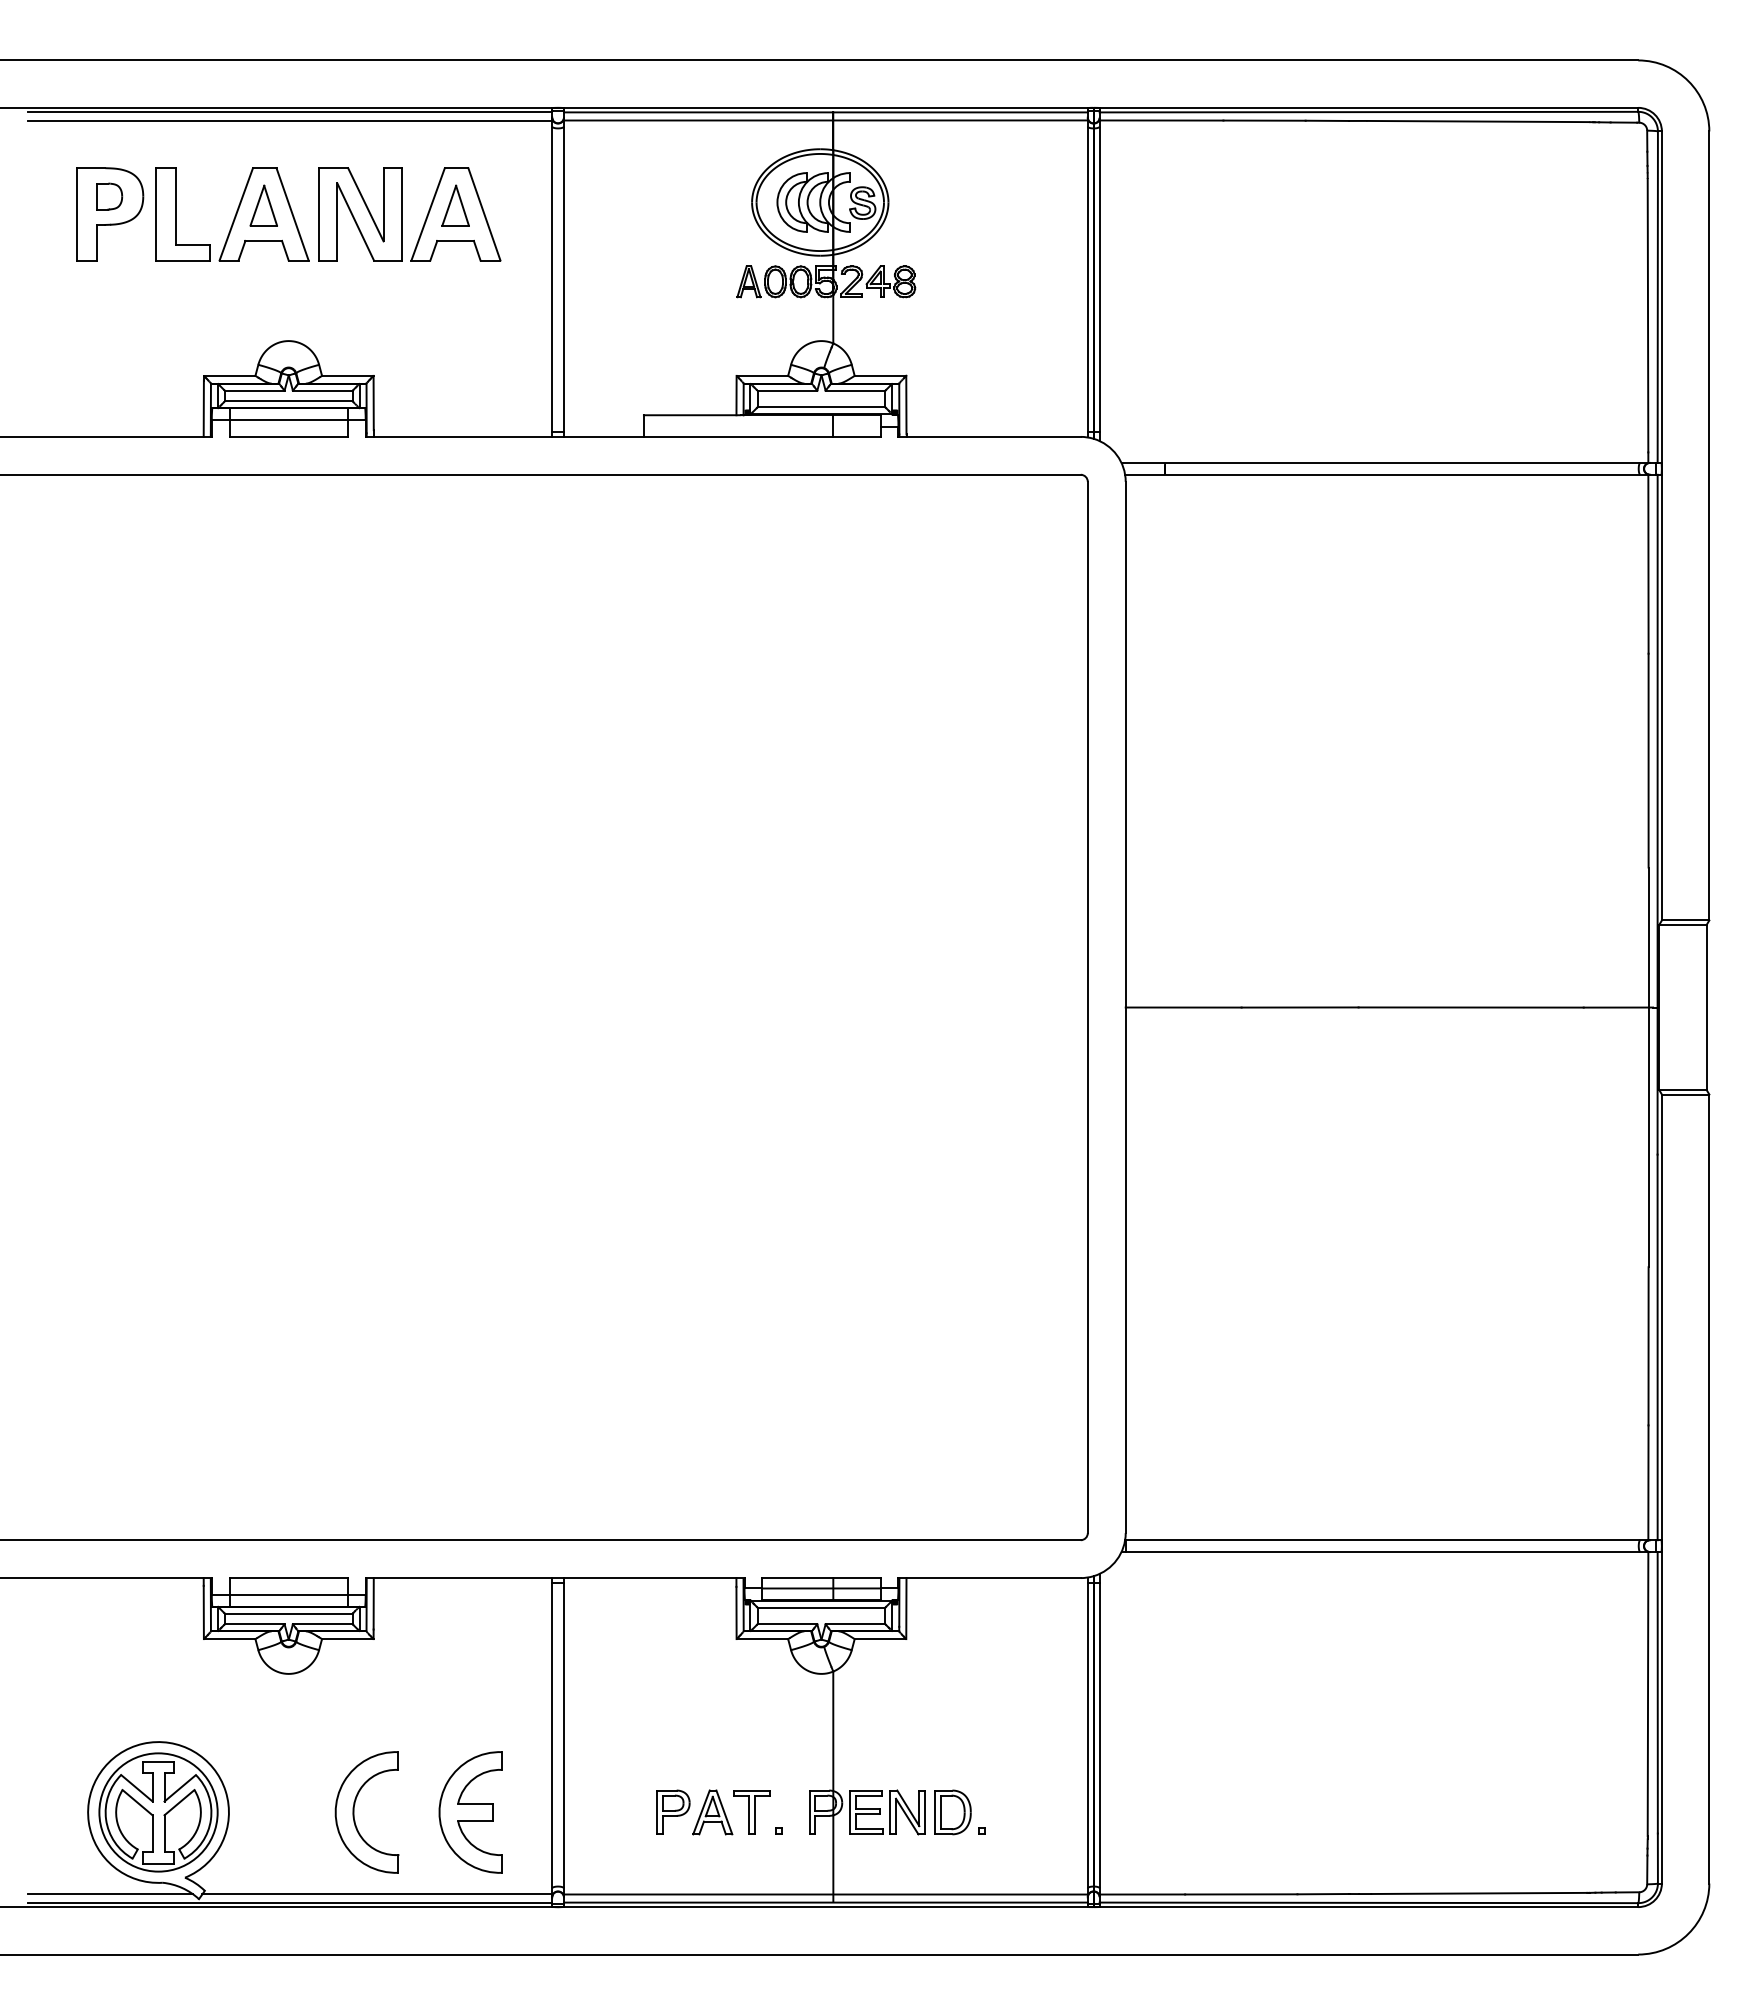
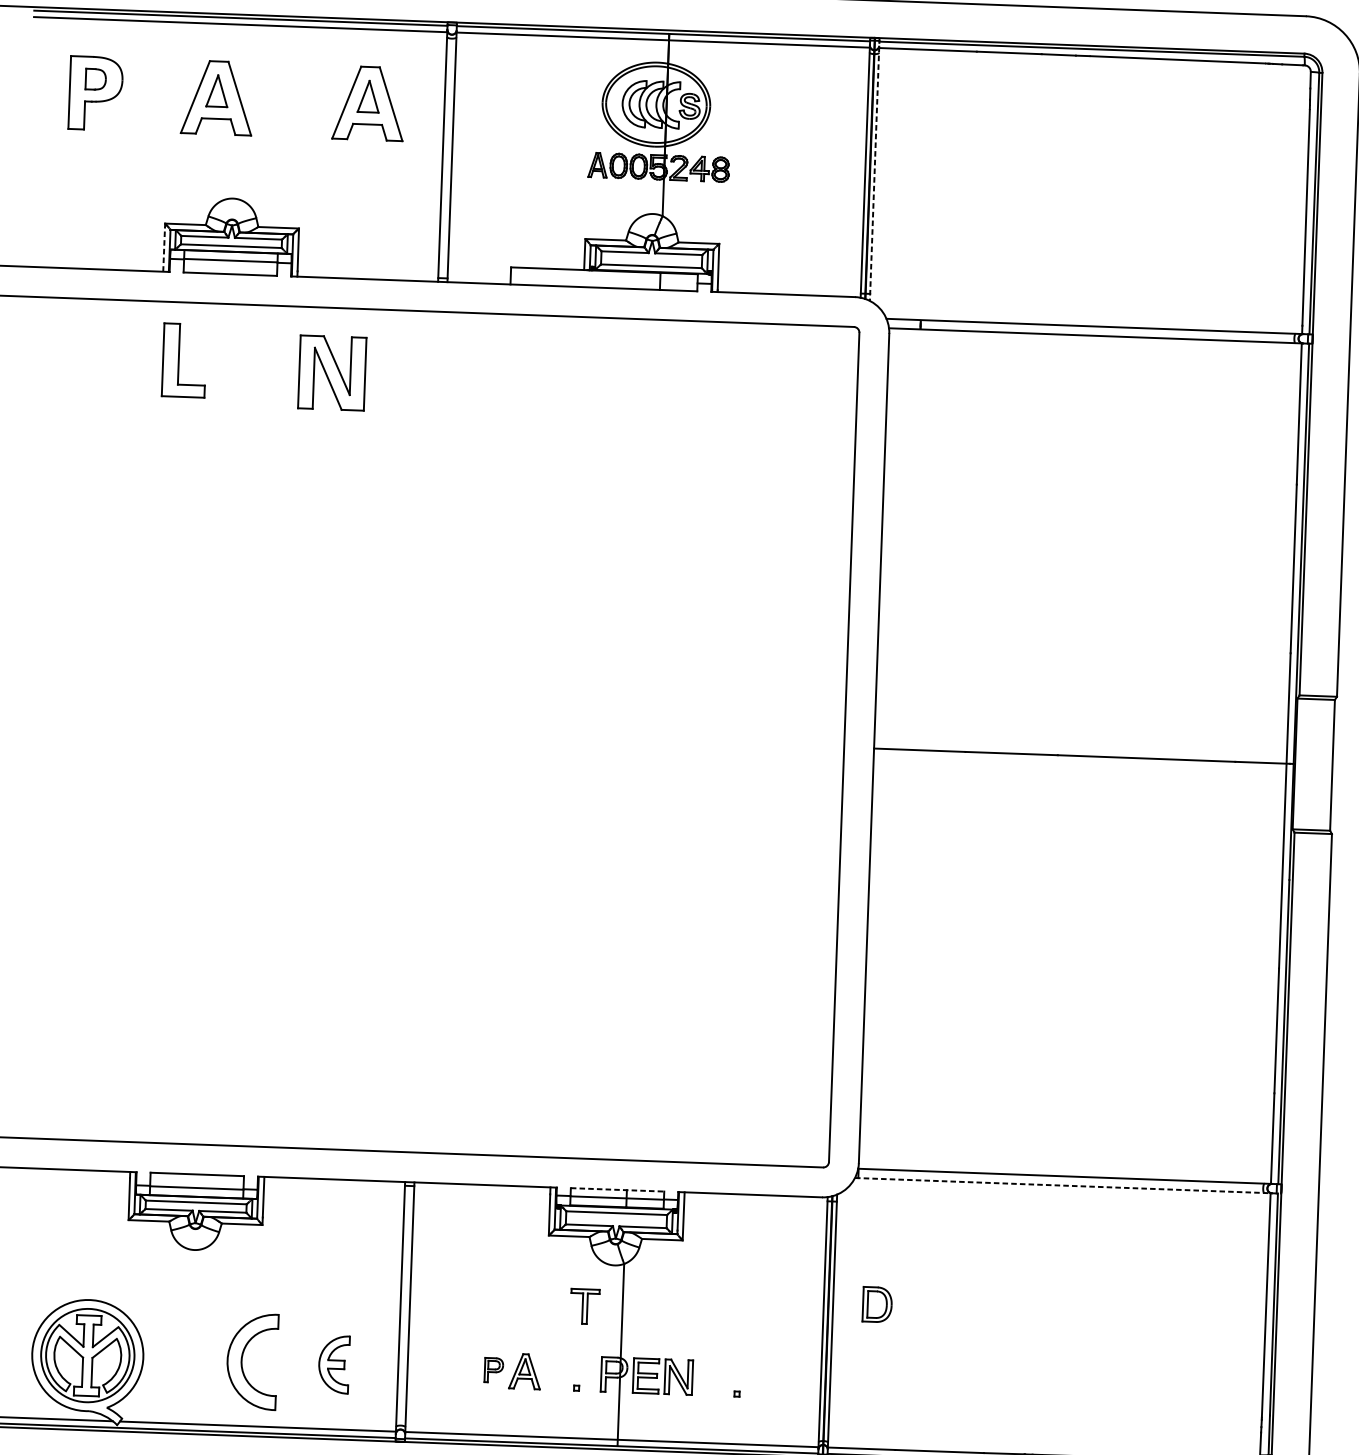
part: (182, 214) -> (184, 360), moved
part: (360, 214) -> (332, 373), moved
line: (1099, 275) -> (874, 170), solid -> dashed
line: (203, 408) -> (163, 249), solid -> dashed
line: (1392, 1552) -> (1068, 1186), solid -> dashed
line: (821, 1578) -> (617, 1190), solid -> dashed
part: (673, 1811) -> (494, 1369), size x0.7
part: (470, 1812) -> (333, 1364), size x0.6
part: (751, 1812) -> (584, 1306), moved
part: (952, 1812) -> (877, 1304), moved

